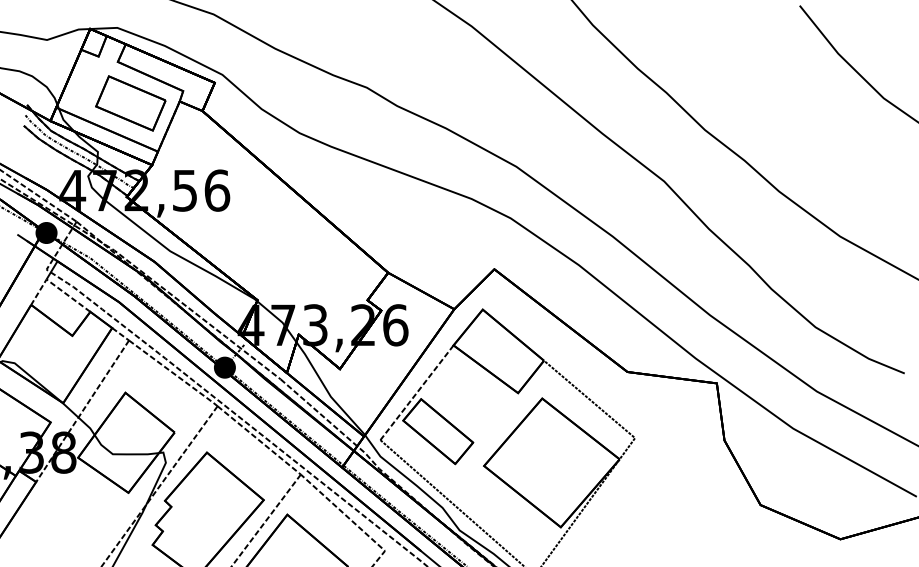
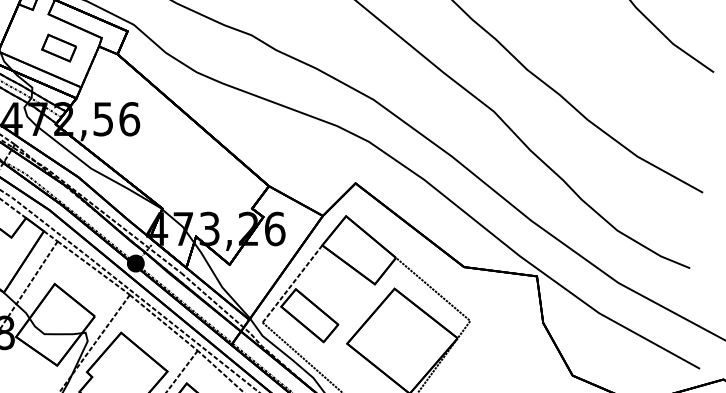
part: (130, 103) -> (58, 48), size x0.6

